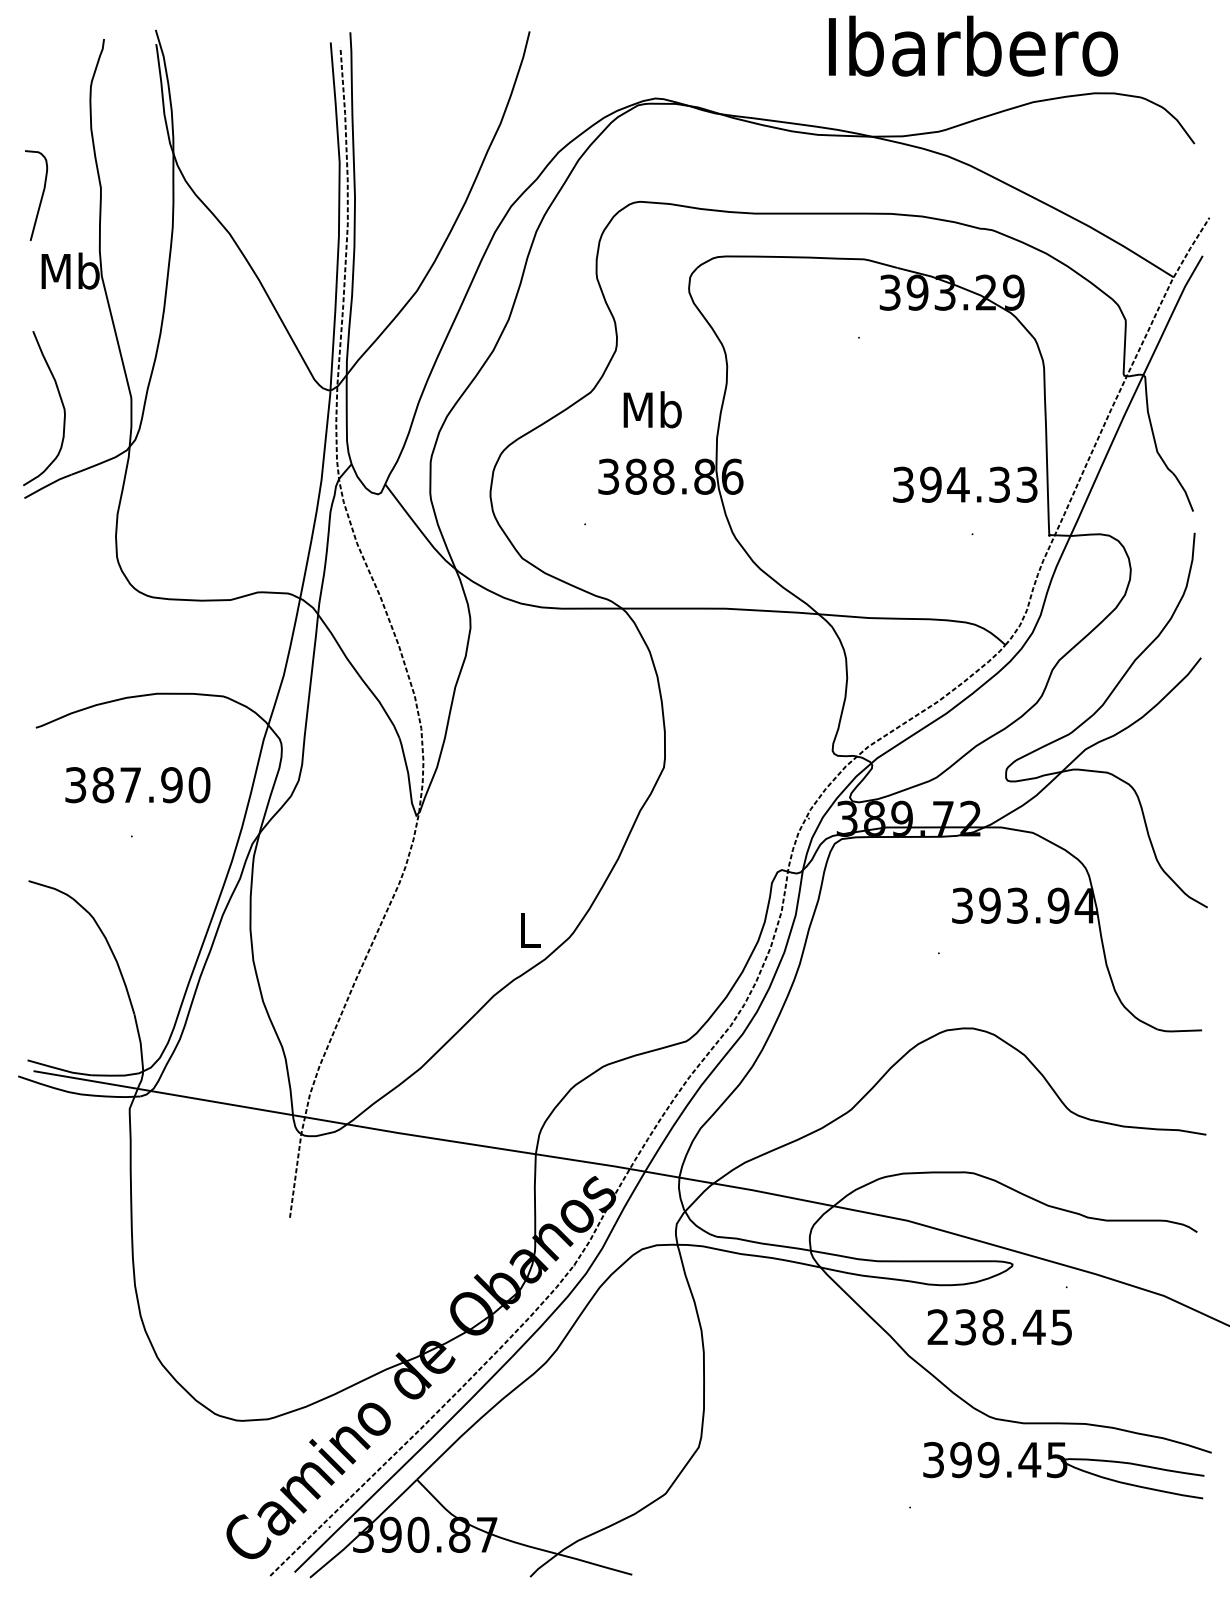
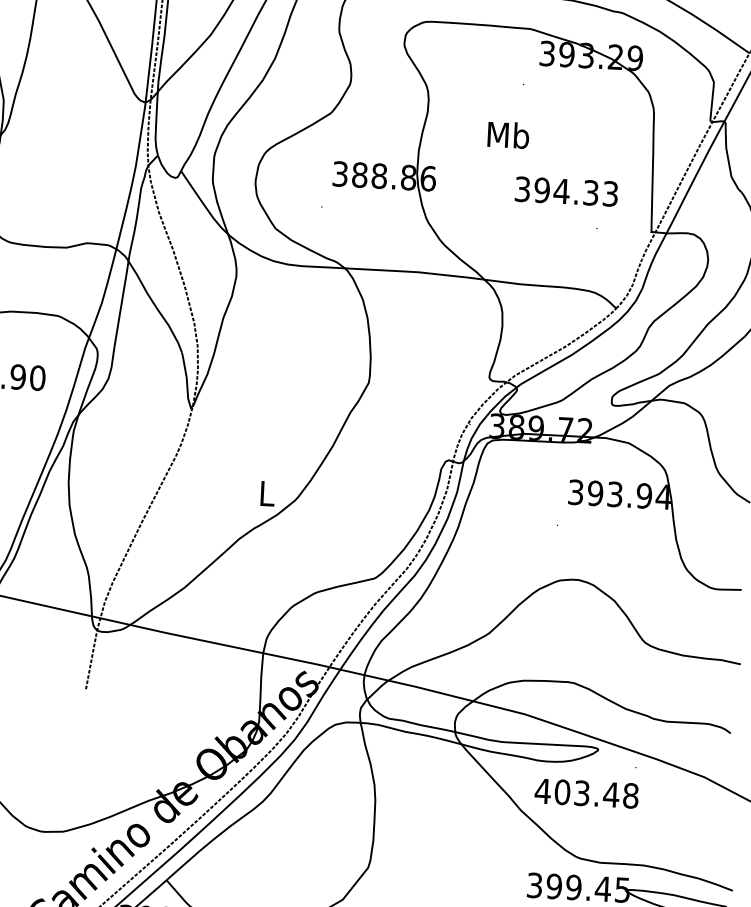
text: (652, 409) -> (508, 134), moved
text: (965, 484) -> (566, 191), moved
text: (999, 1327) -> (586, 793), 238.45 -> 403.48

